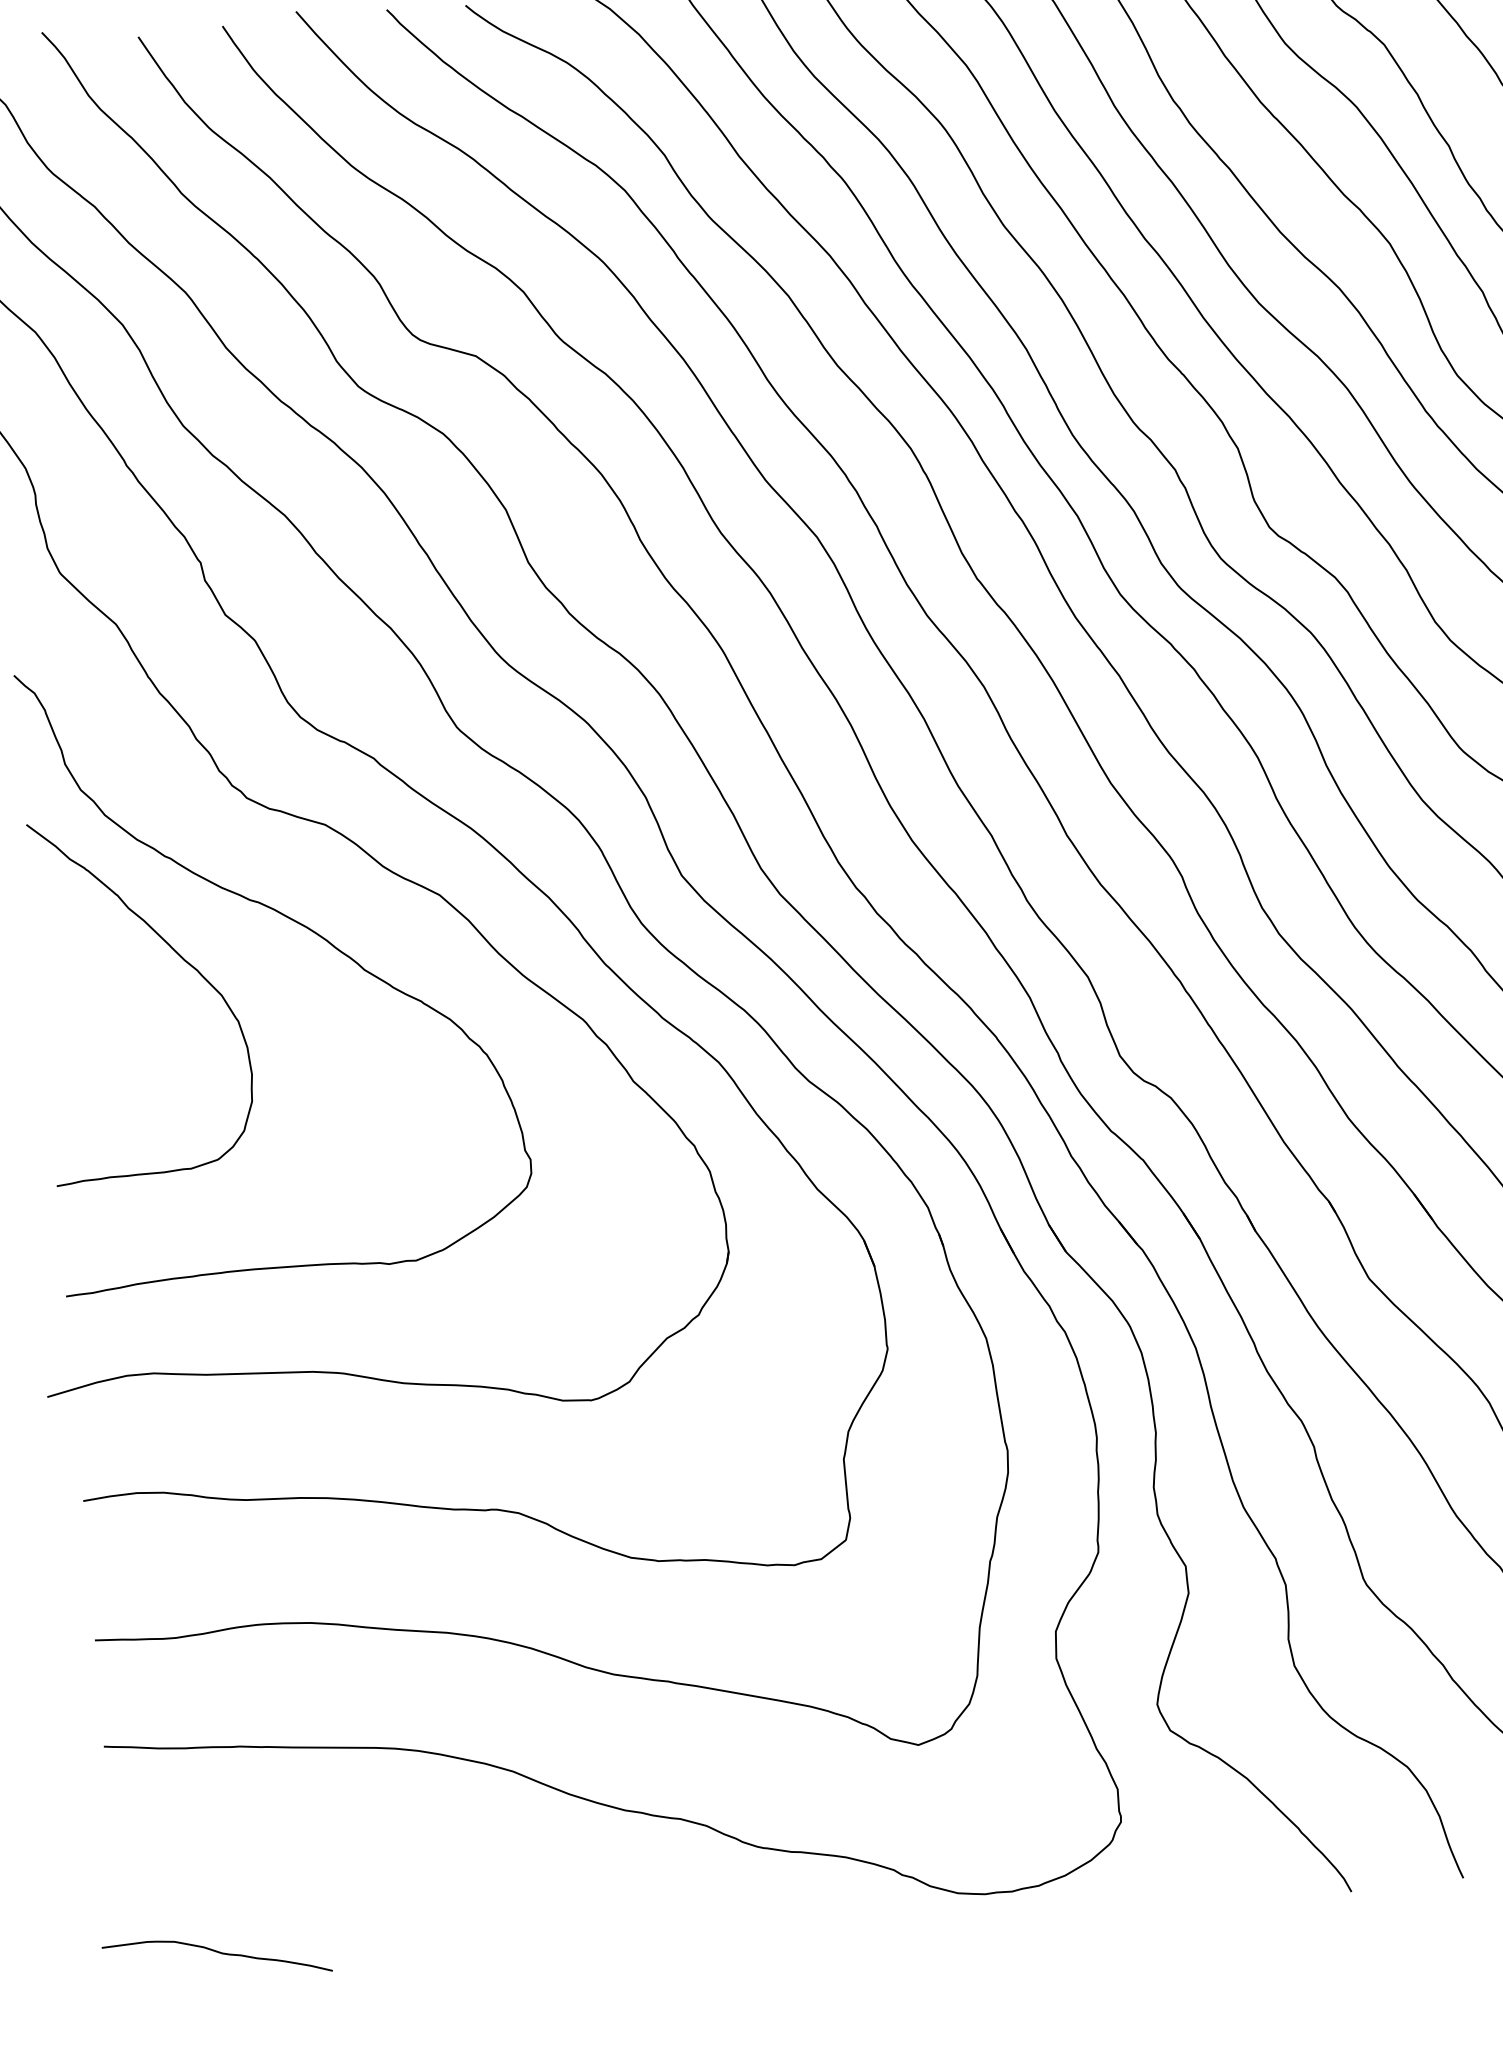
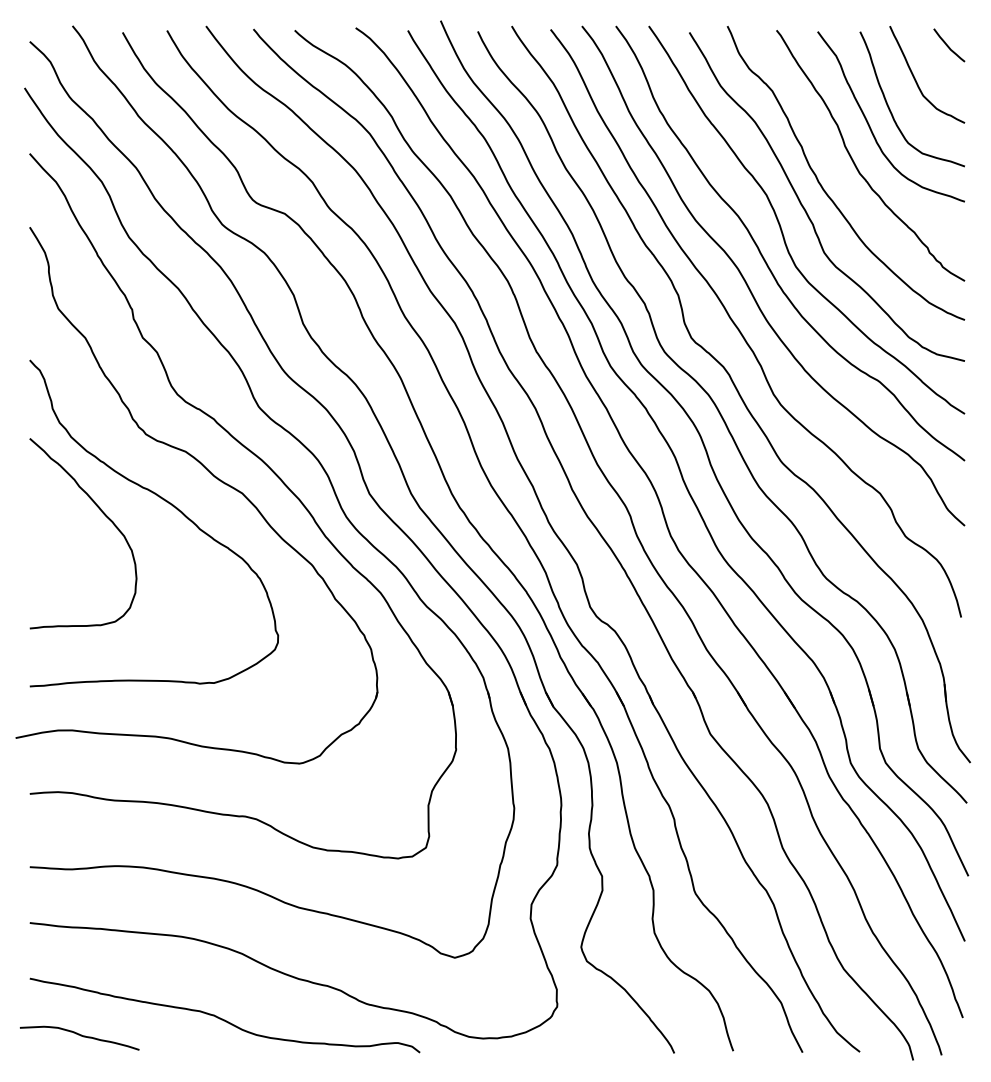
curve: (485, 1897) -> (222, 1018), added

